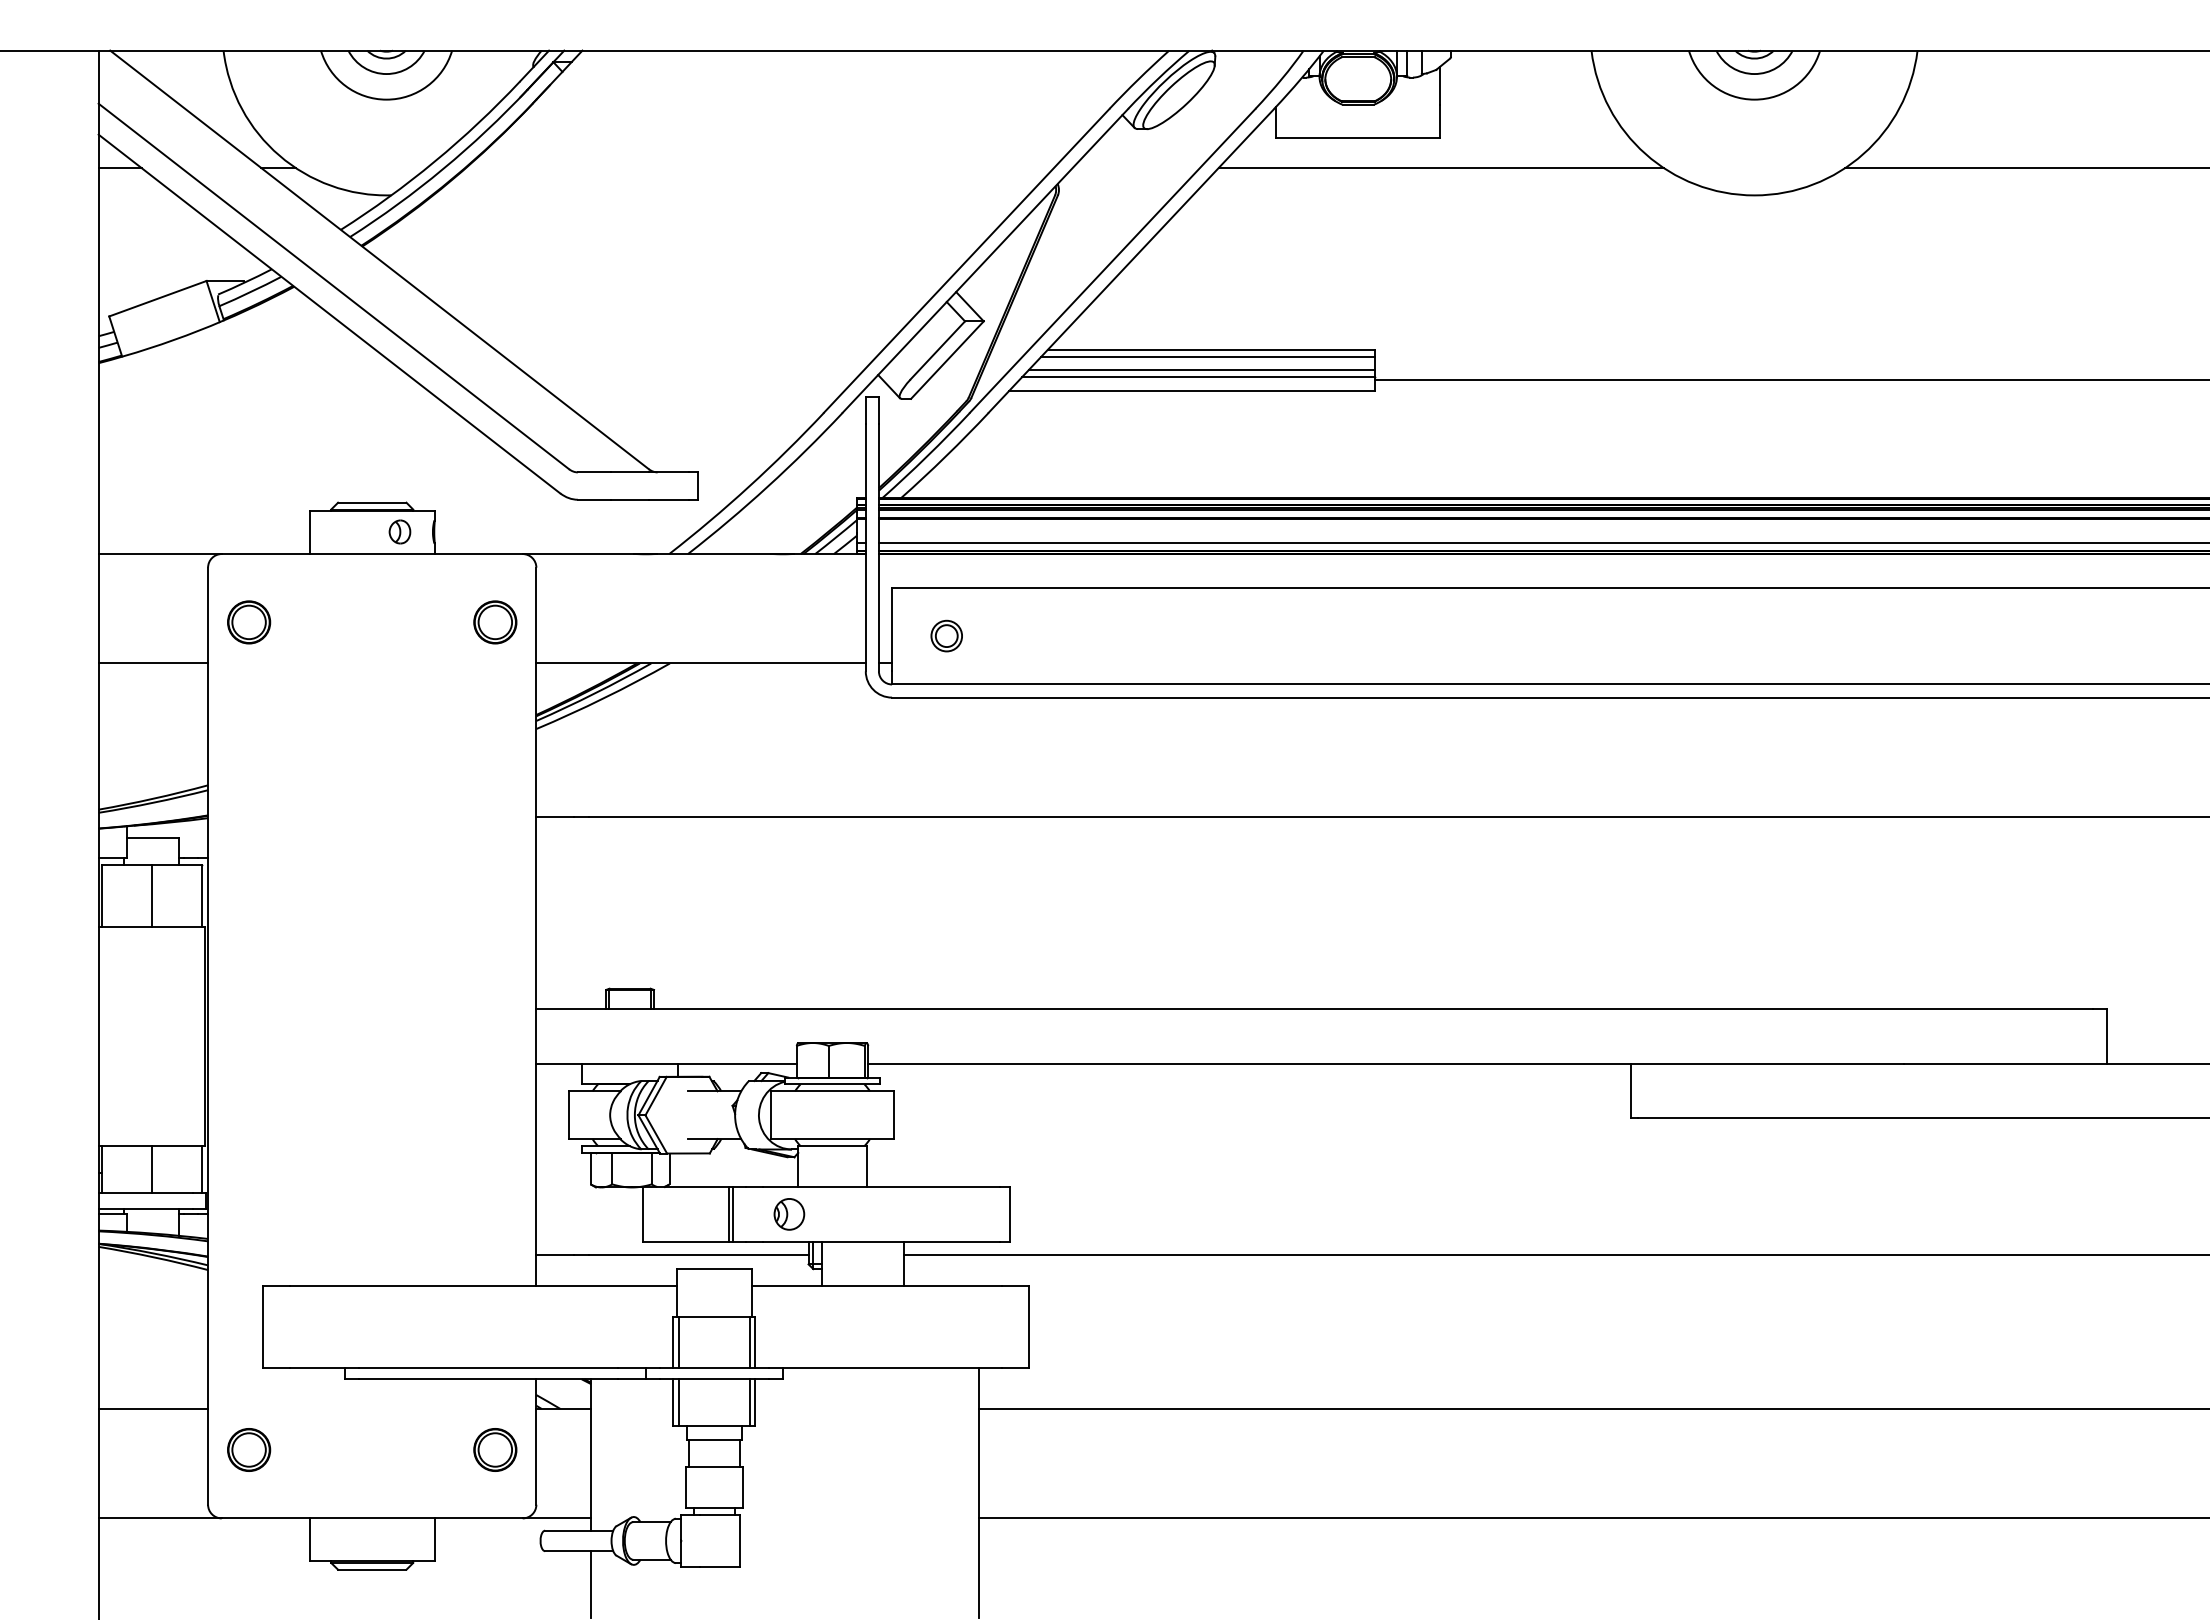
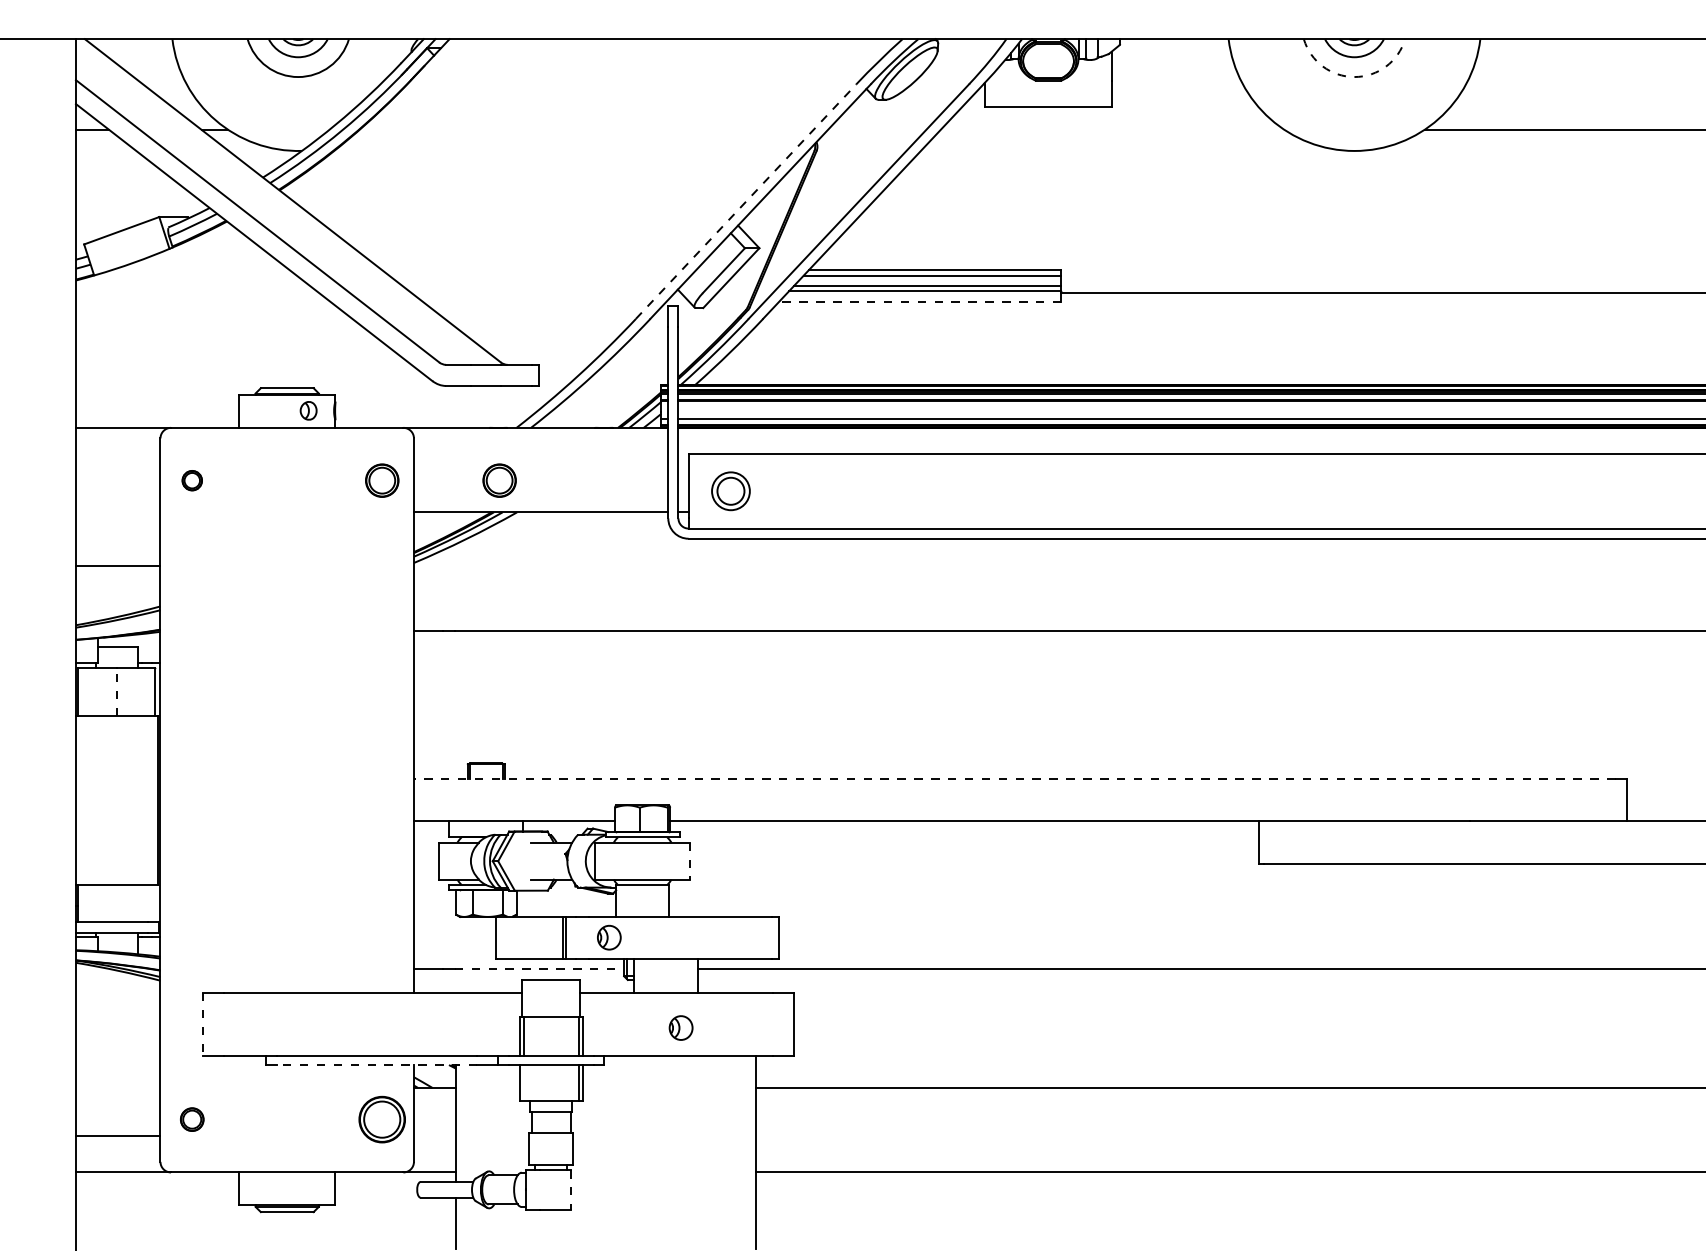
arc: (1754, 99) -> (1354, 76), solid -> dashed
line: (1440, 168) -> (1112, 130), removed
line: (967, 260) -> (746, 201), solid -> dashed
line: (1191, 390) -> (919, 301), solid -> dashed
part: (249, 622) -> (192, 480), size x0.6
part: (647, 622) -> (499, 480), added
part: (946, 635) -> (730, 490), size x1.6
line: (153, 663) -> (118, 566), moved
line: (151, 895) -> (116, 691), solid -> dashed
line: (1313, 1008) -> (1013, 778), solid -> dashed
line: (894, 1115) -> (690, 861), solid -> dashed
line: (151, 1169) -> (116, 903), removed
line: (201, 1169) -> (155, 903), removed
line: (698, 1255) -> (539, 969), solid -> dashed
line: (262, 1327) -> (202, 1025), solid -> dashed
part: (882, 1331) -> (681, 1028), added
line: (488, 1379) -> (377, 1065), solid -> dashed
line: (678, 1402) -> (523, 1082), removed
line: (153, 1408) -> (118, 1135), moved
part: (249, 1449) -> (192, 1119), size x0.7
part: (495, 1449) -> (382, 1119), size x1.4
line: (739, 1540) -> (570, 1189), solid -> dashed

